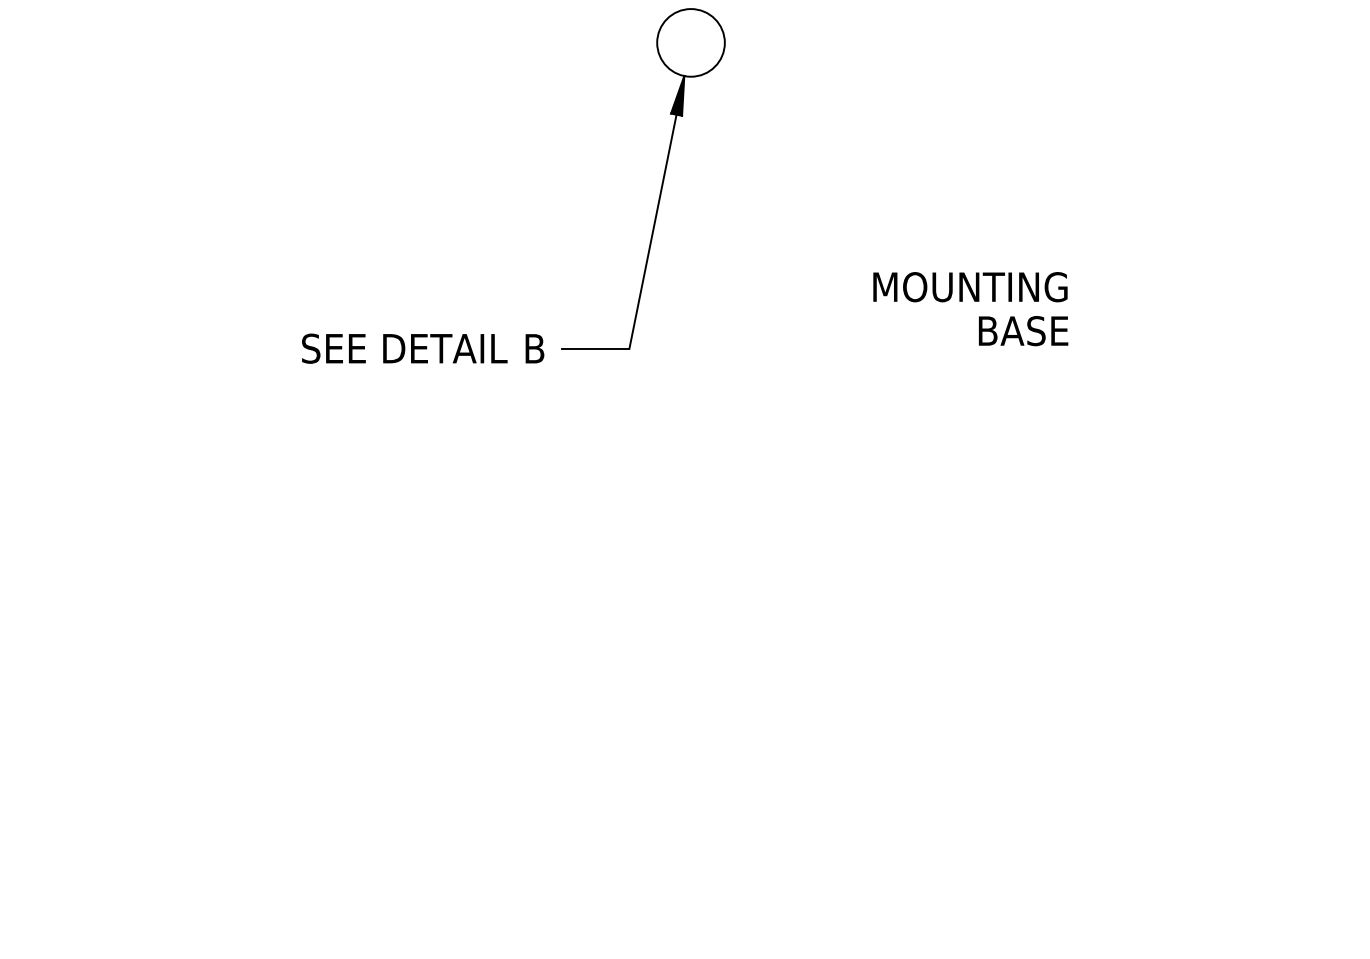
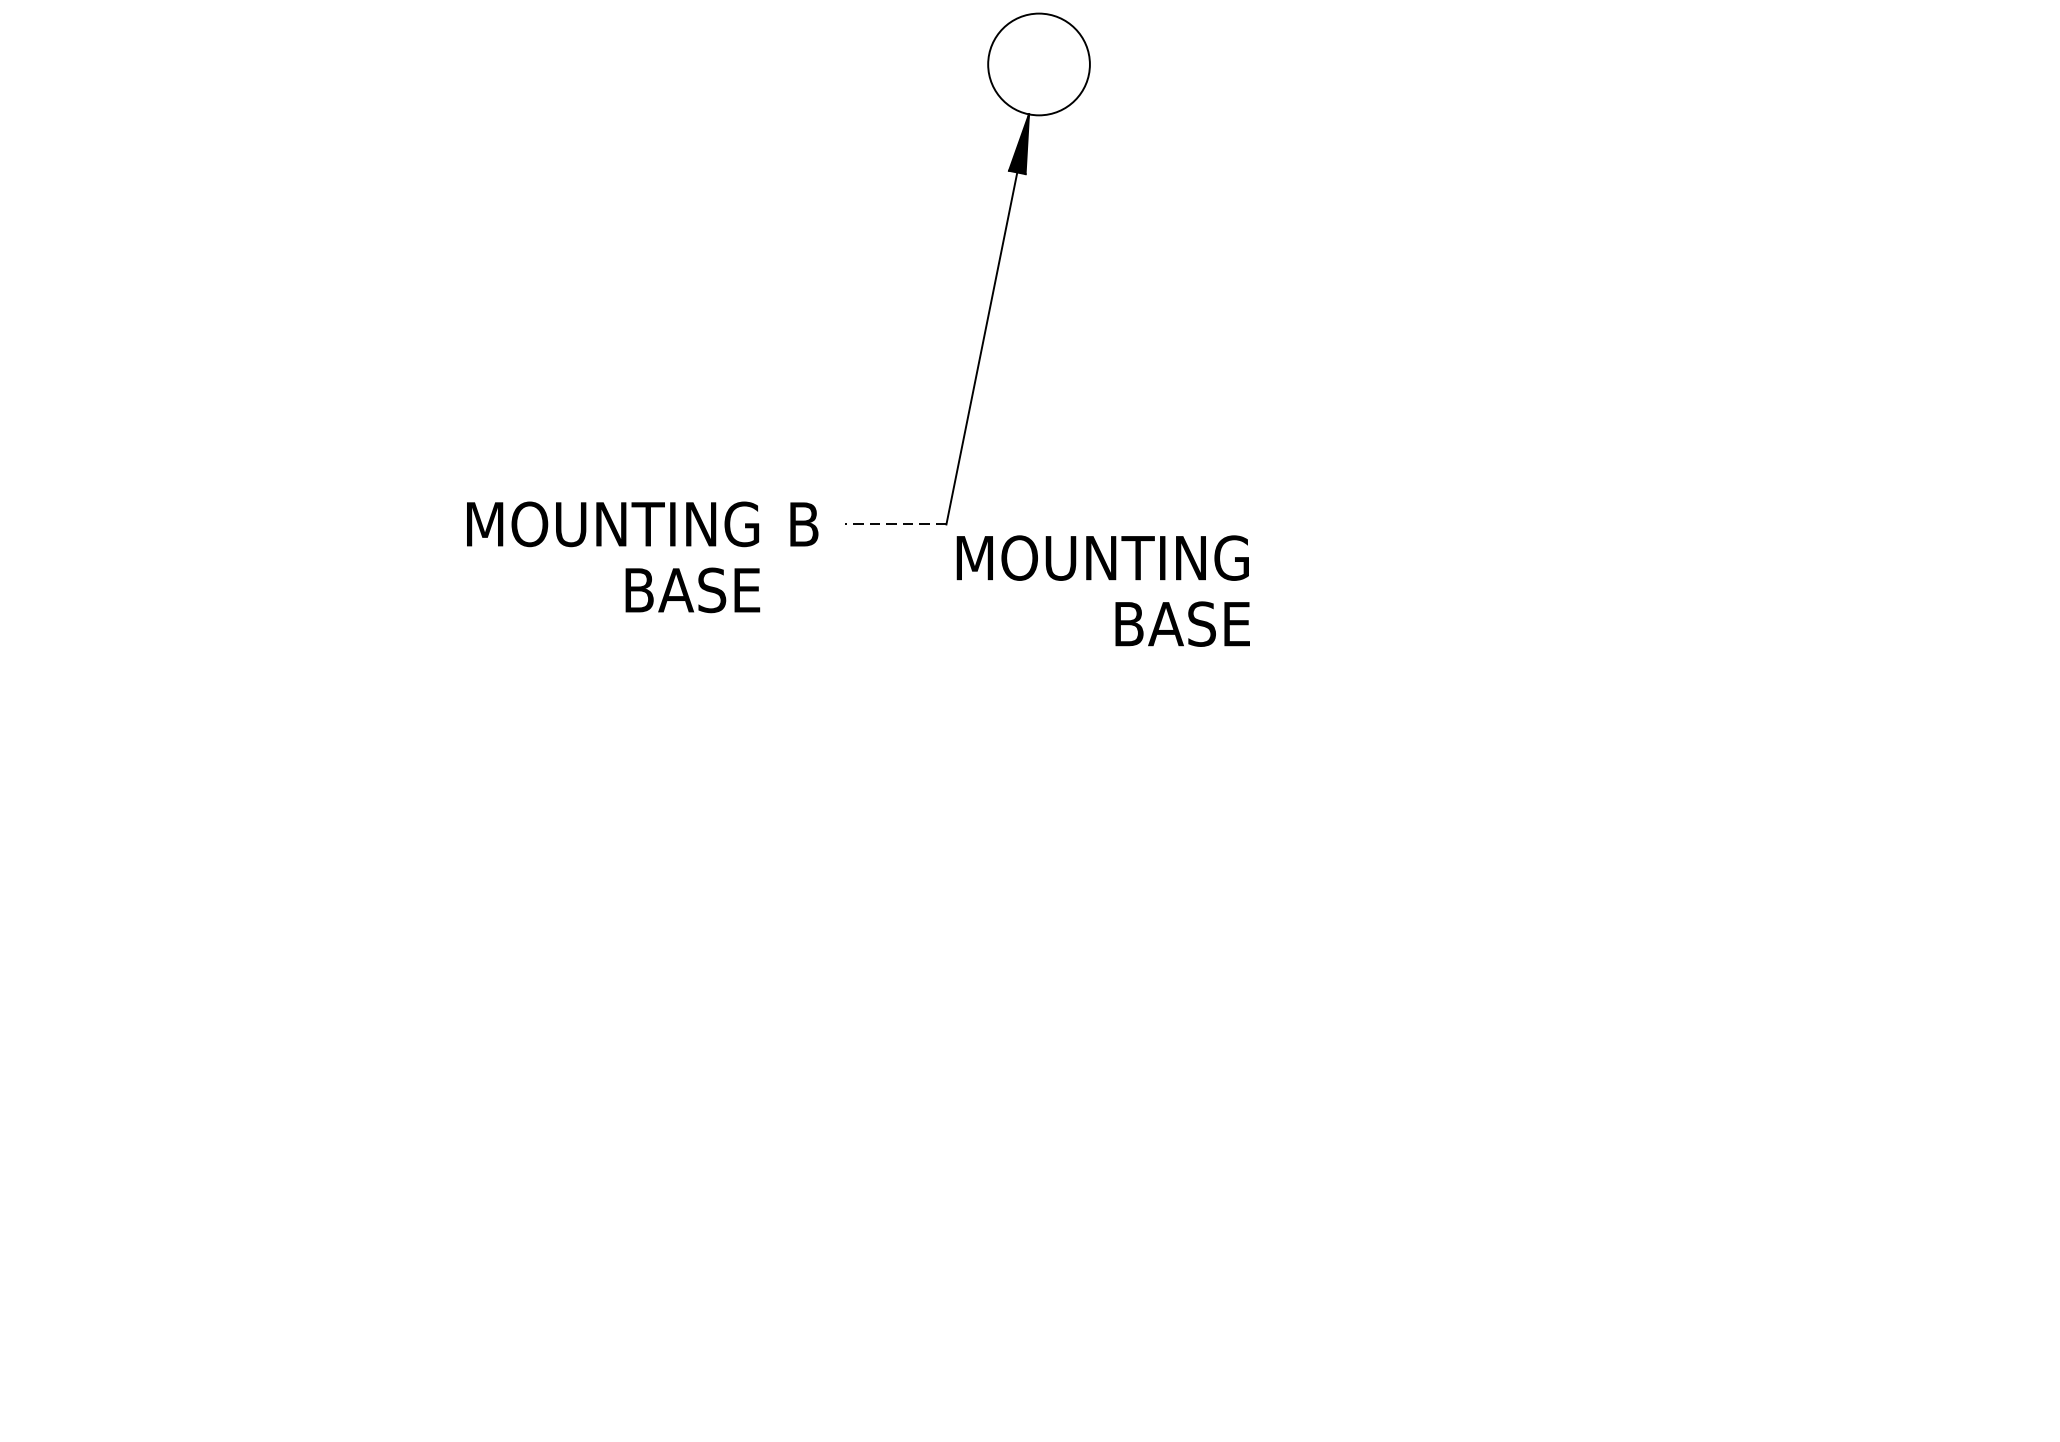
text: (970, 309) -> (1102, 591), moved
line: (595, 348) -> (895, 524), solid -> dashed
text: (404, 370) -> (608, 557), SEE DETAIL -> MOUNTING BASE

